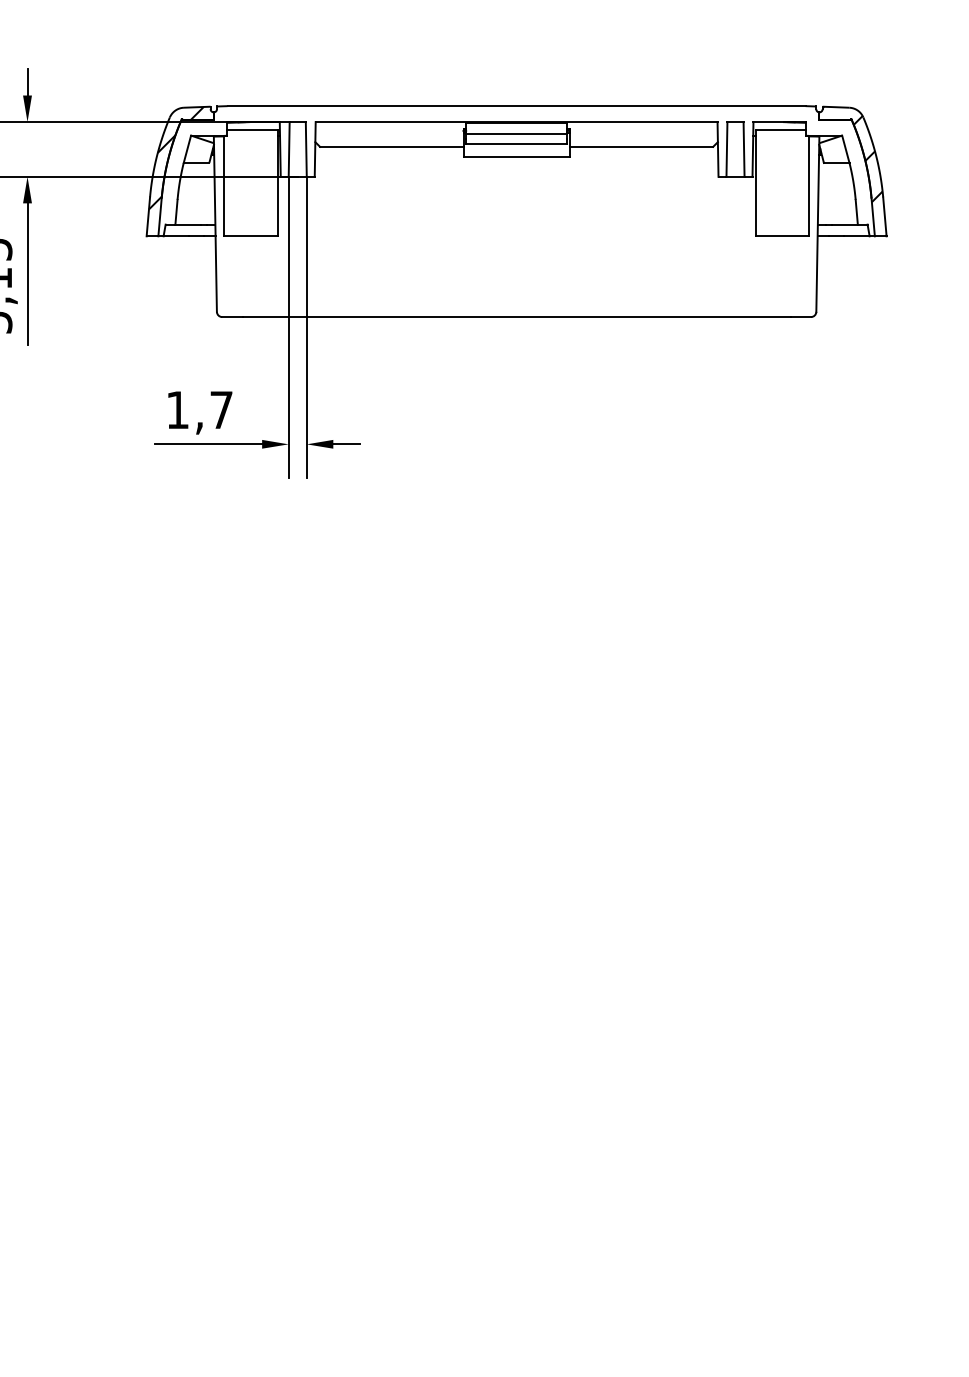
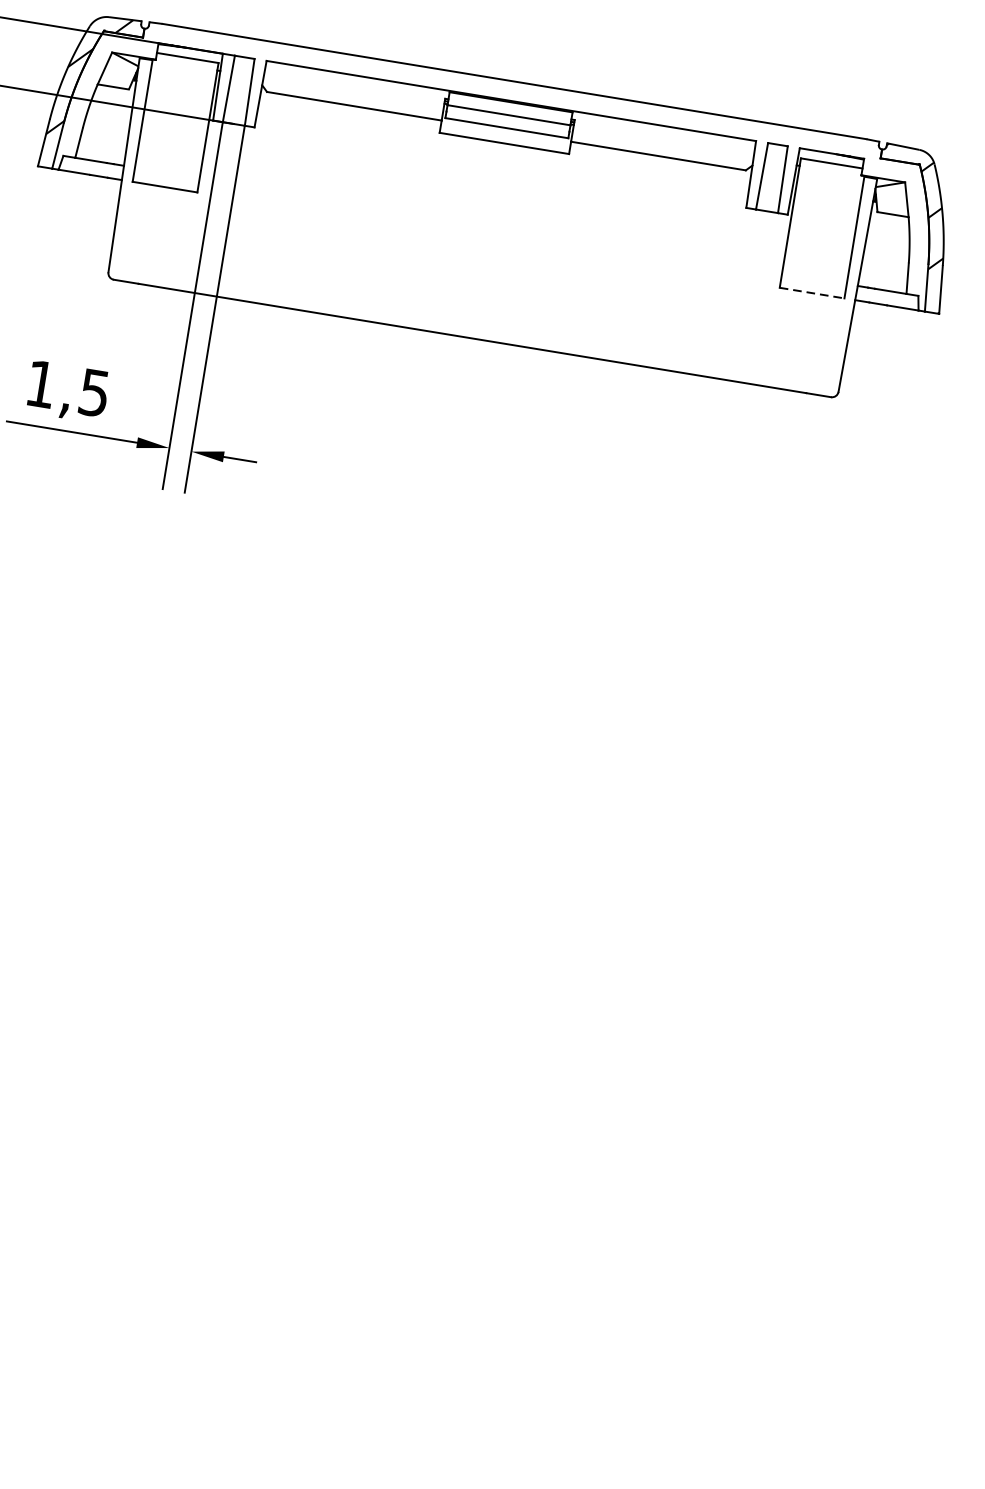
line: (782, 236) -> (812, 293), solid -> dashed
text: (221, 410) -> (94, 393), 1,7 -> 1,5

